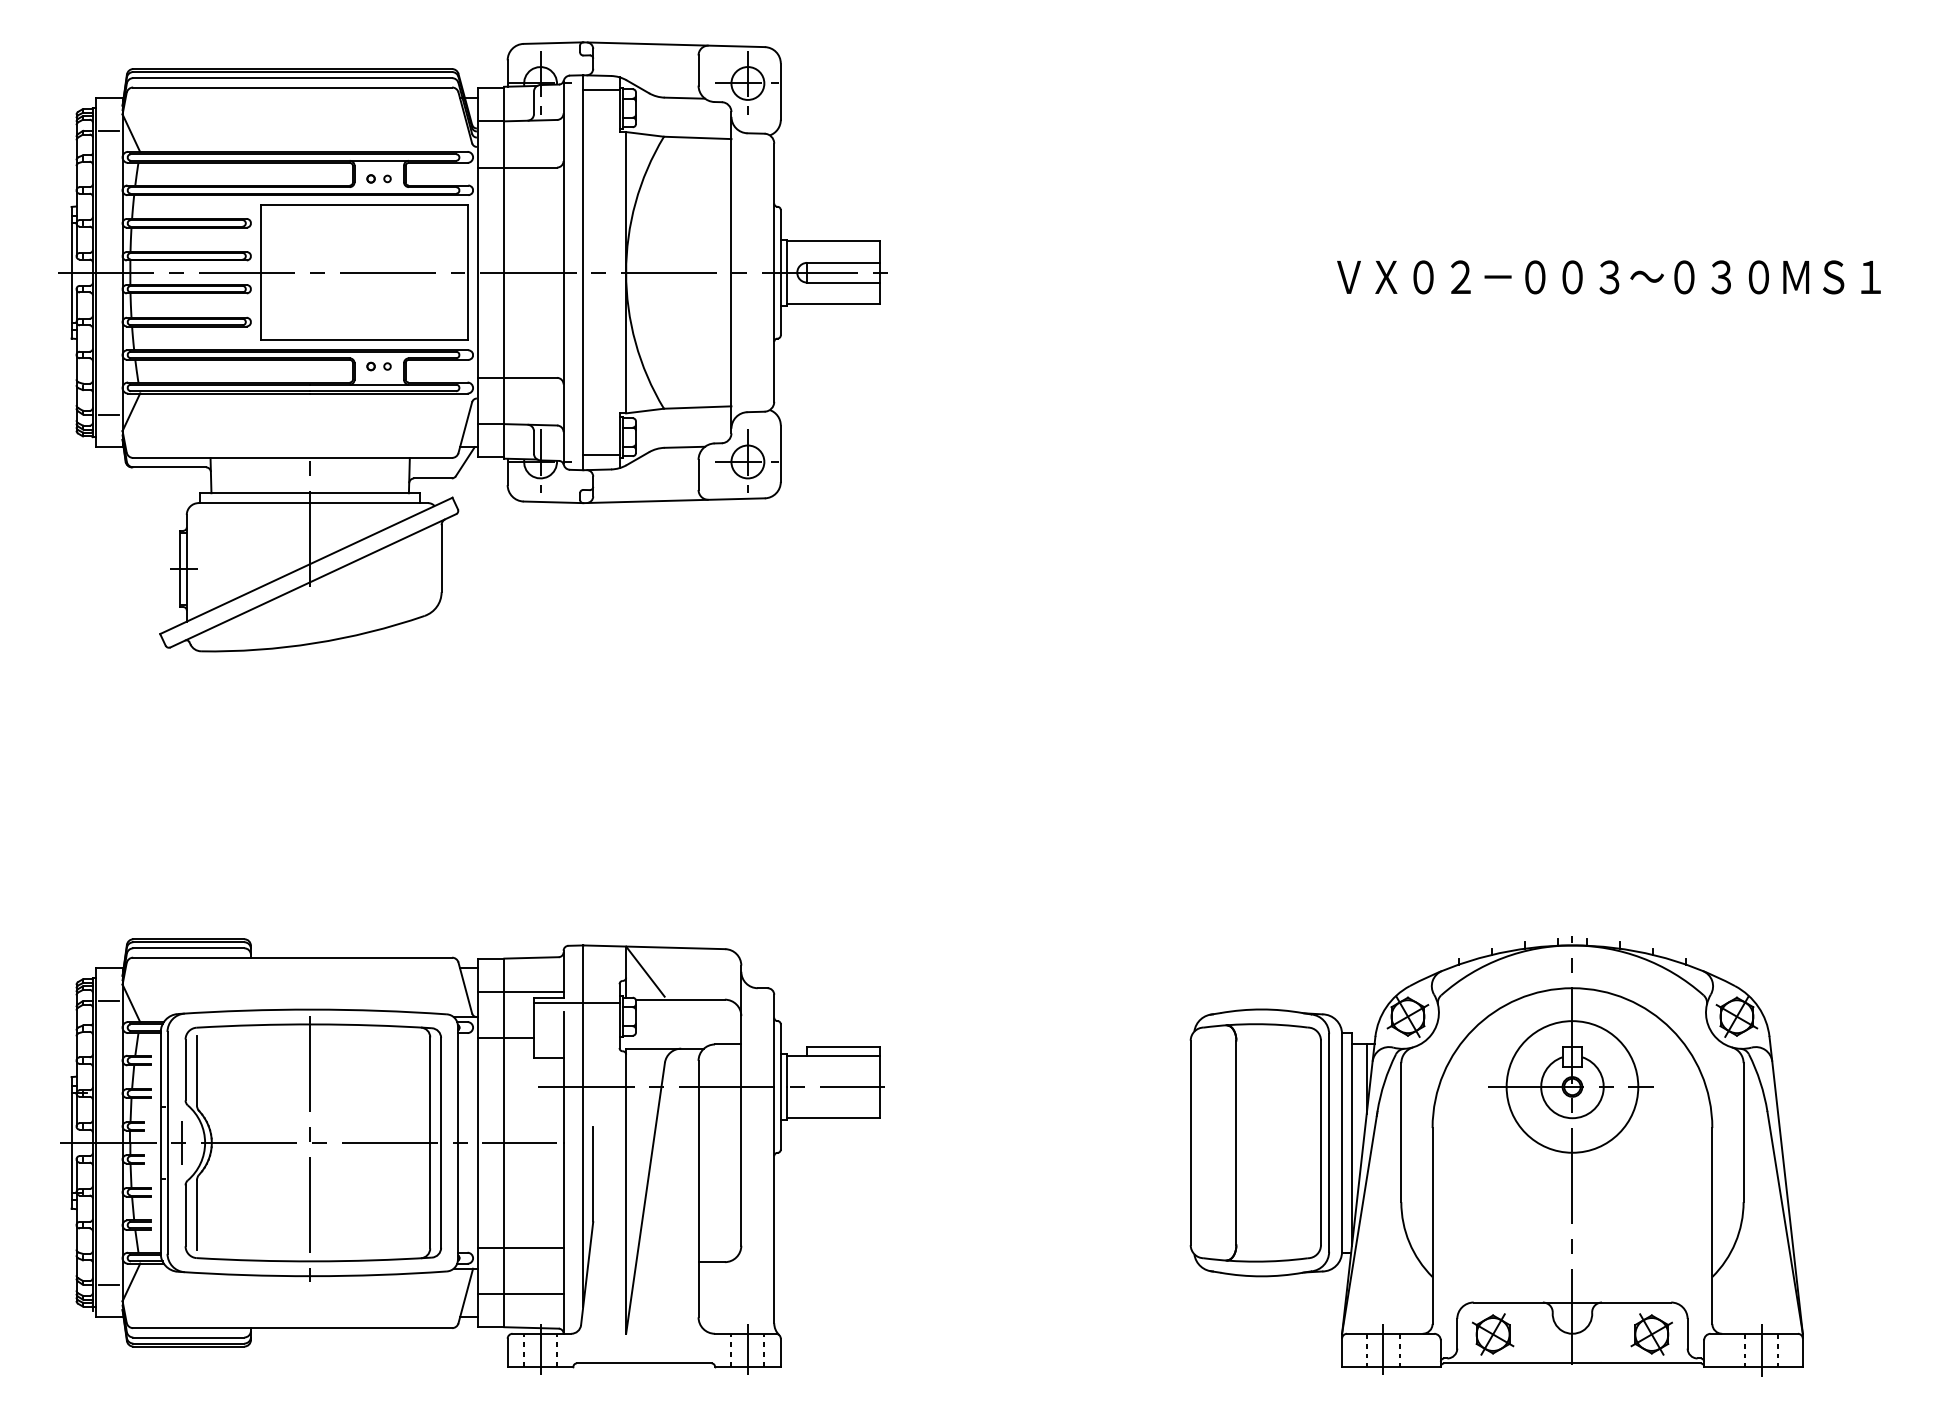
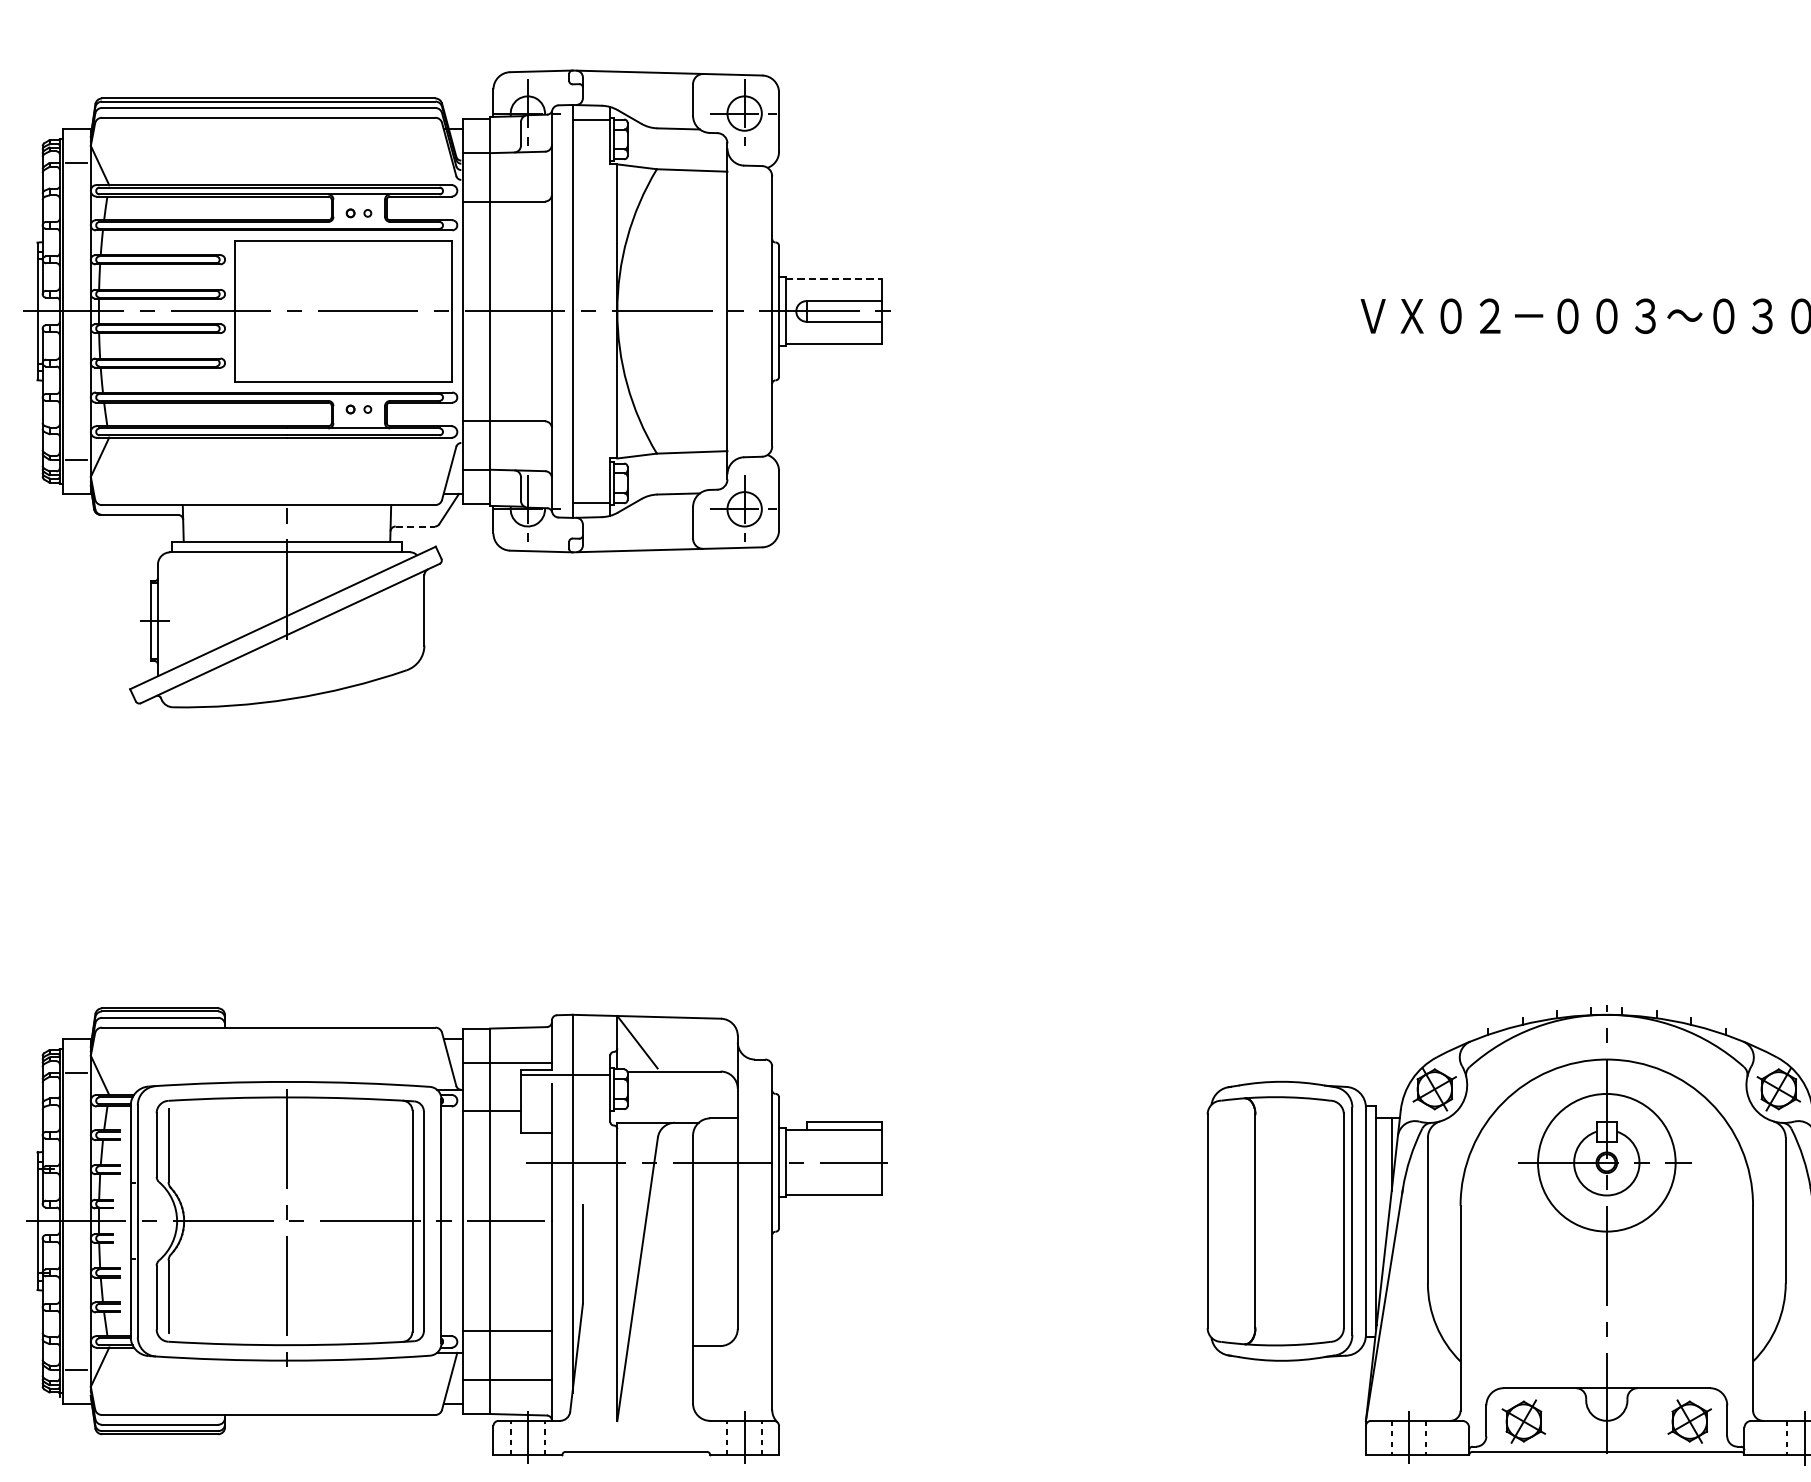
line: (833, 241) -> (834, 278), solid -> dashed
line: (432, 478) -> (414, 526), solid -> dashed
line: (182, 1142) -> (153, 1220), removed

